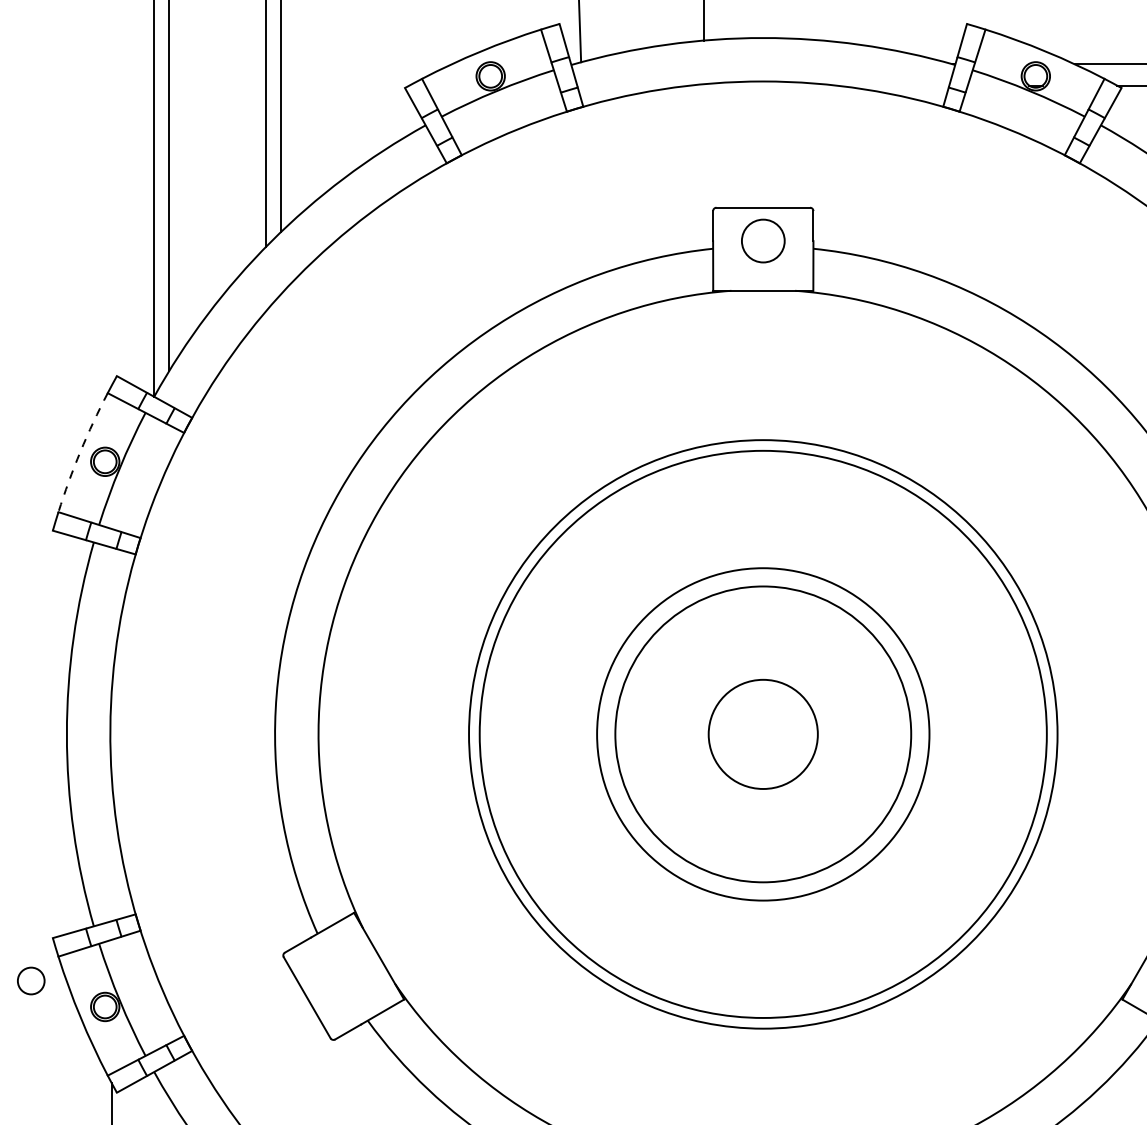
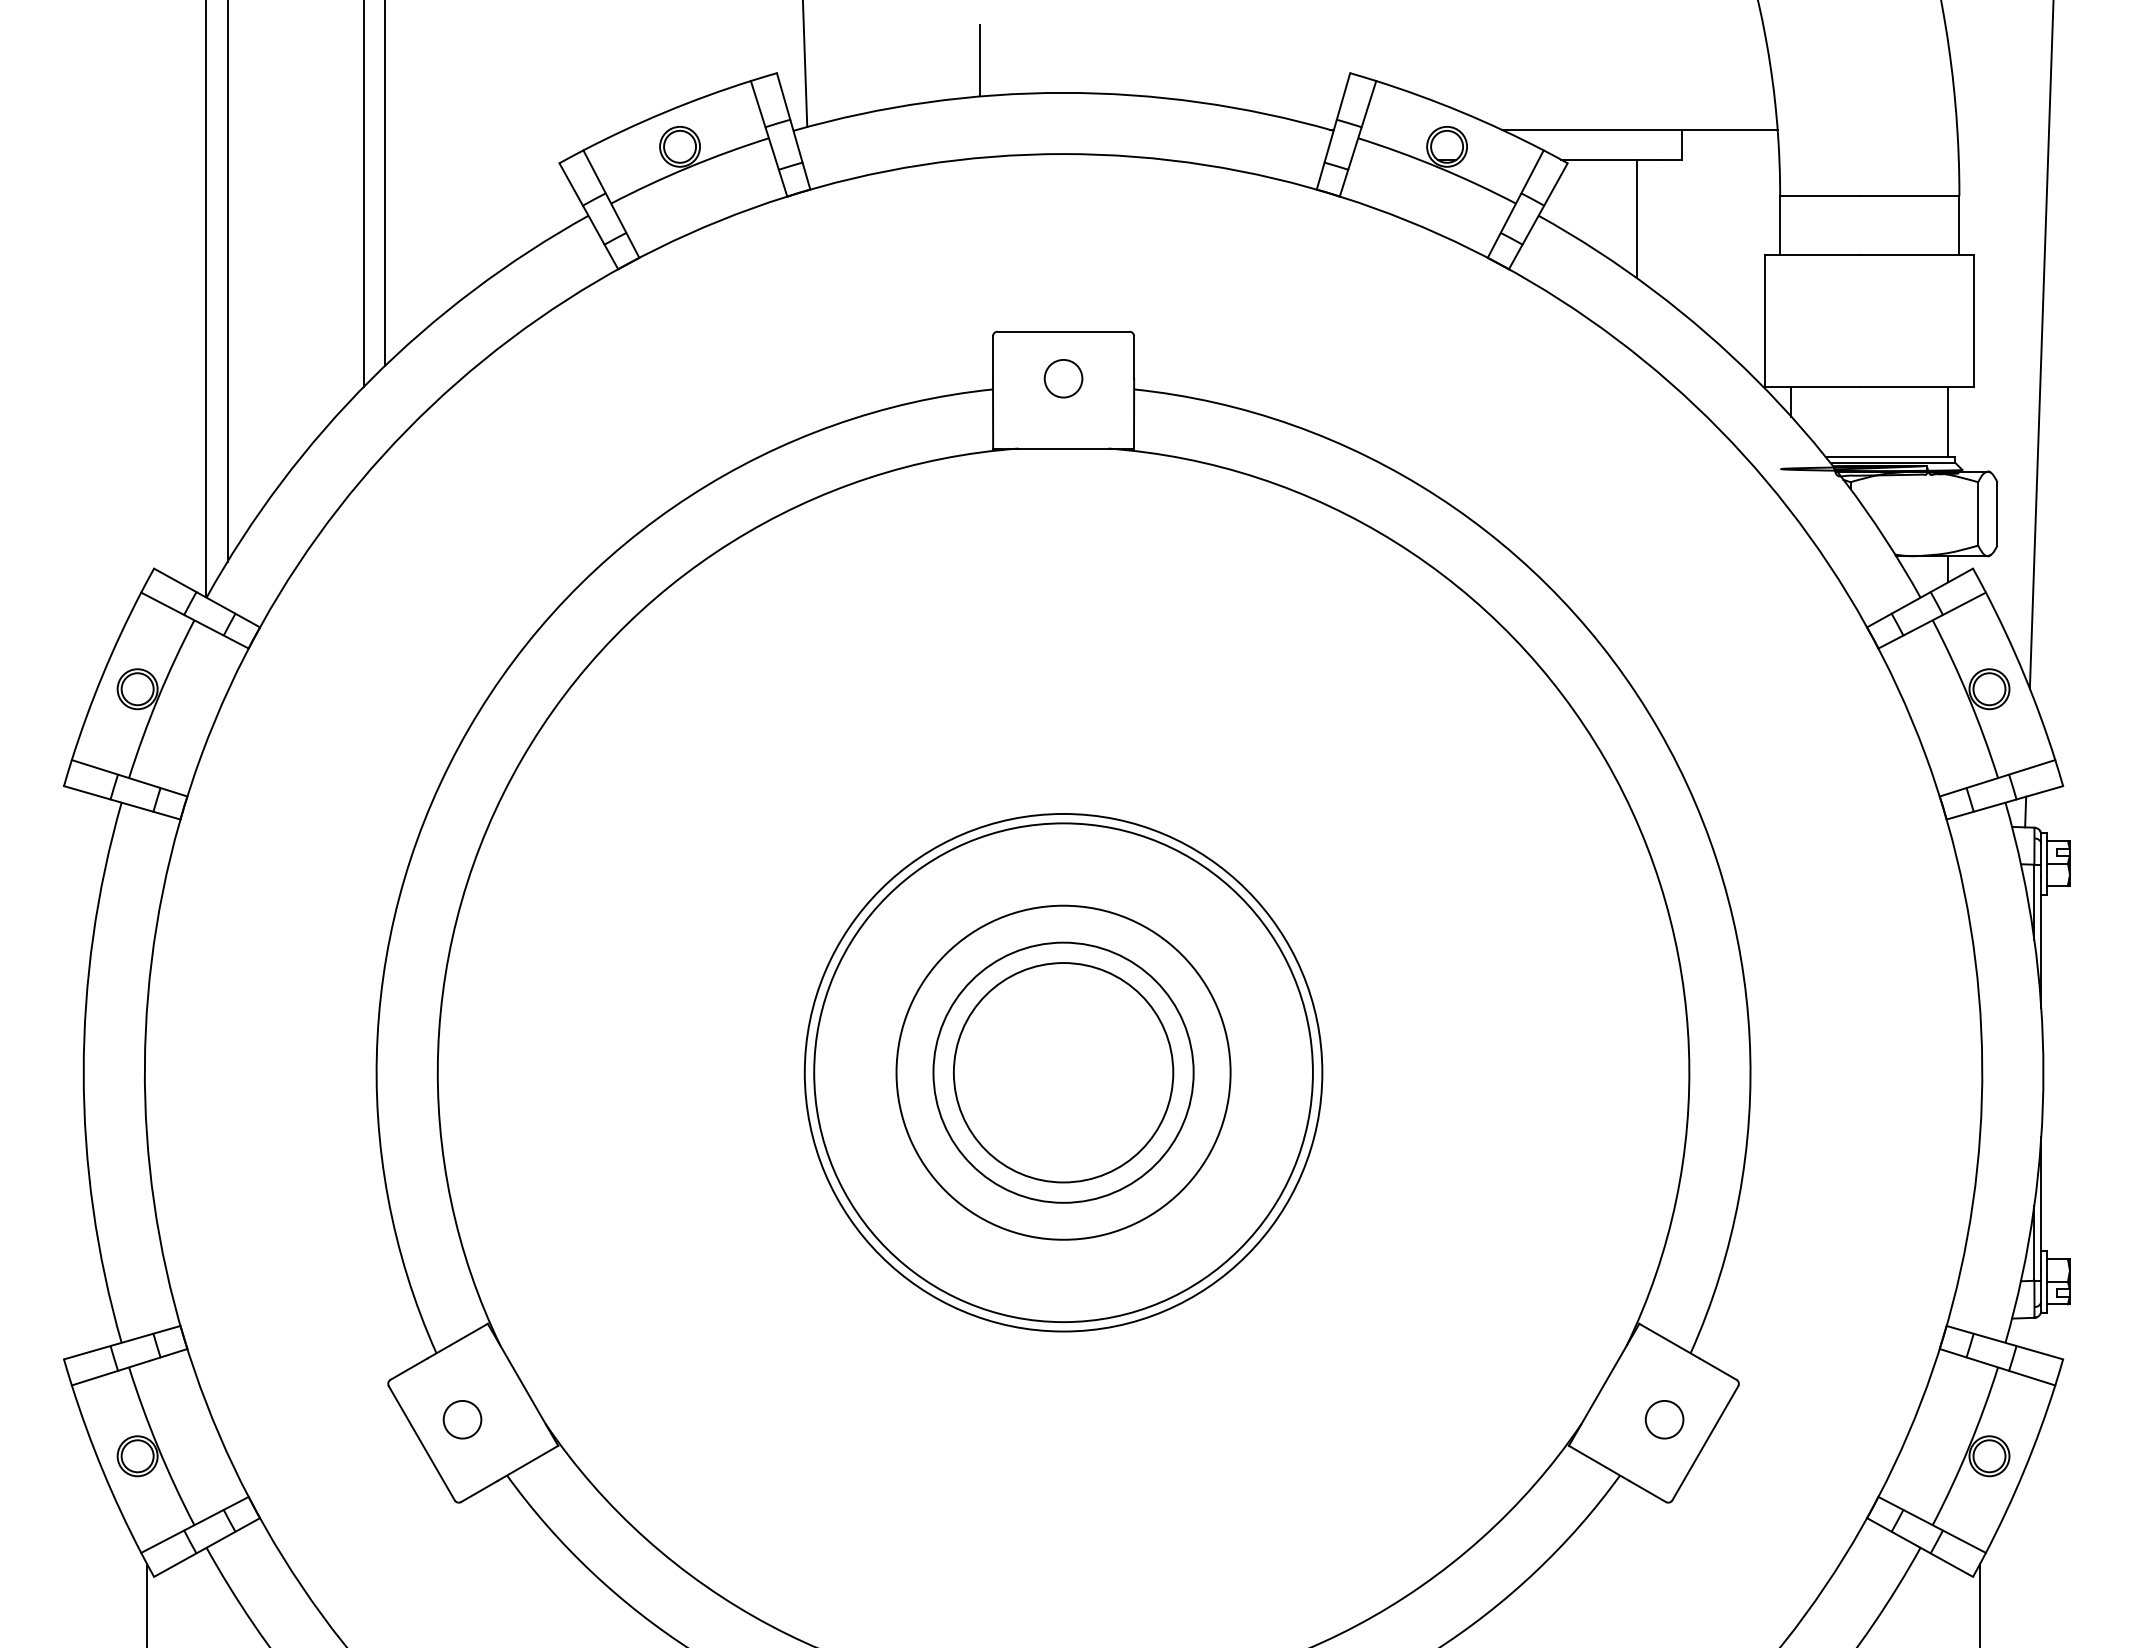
circle: (763, 241) -> (1063, 378), size x0.62
arc: (80, 451) -> (102, 674), dashed -> solid
circle: (763, 734) -> (1063, 1072), size x0.62
circle: (763, 734) -> (1063, 1072), size x0.62
circle: (763, 734) -> (1063, 1072), size x0.62
circle: (763, 734) -> (1063, 1072), size x0.71
circle: (763, 734) -> (1063, 1072), size x1.43
circle: (31, 980) -> (462, 1419), moved

